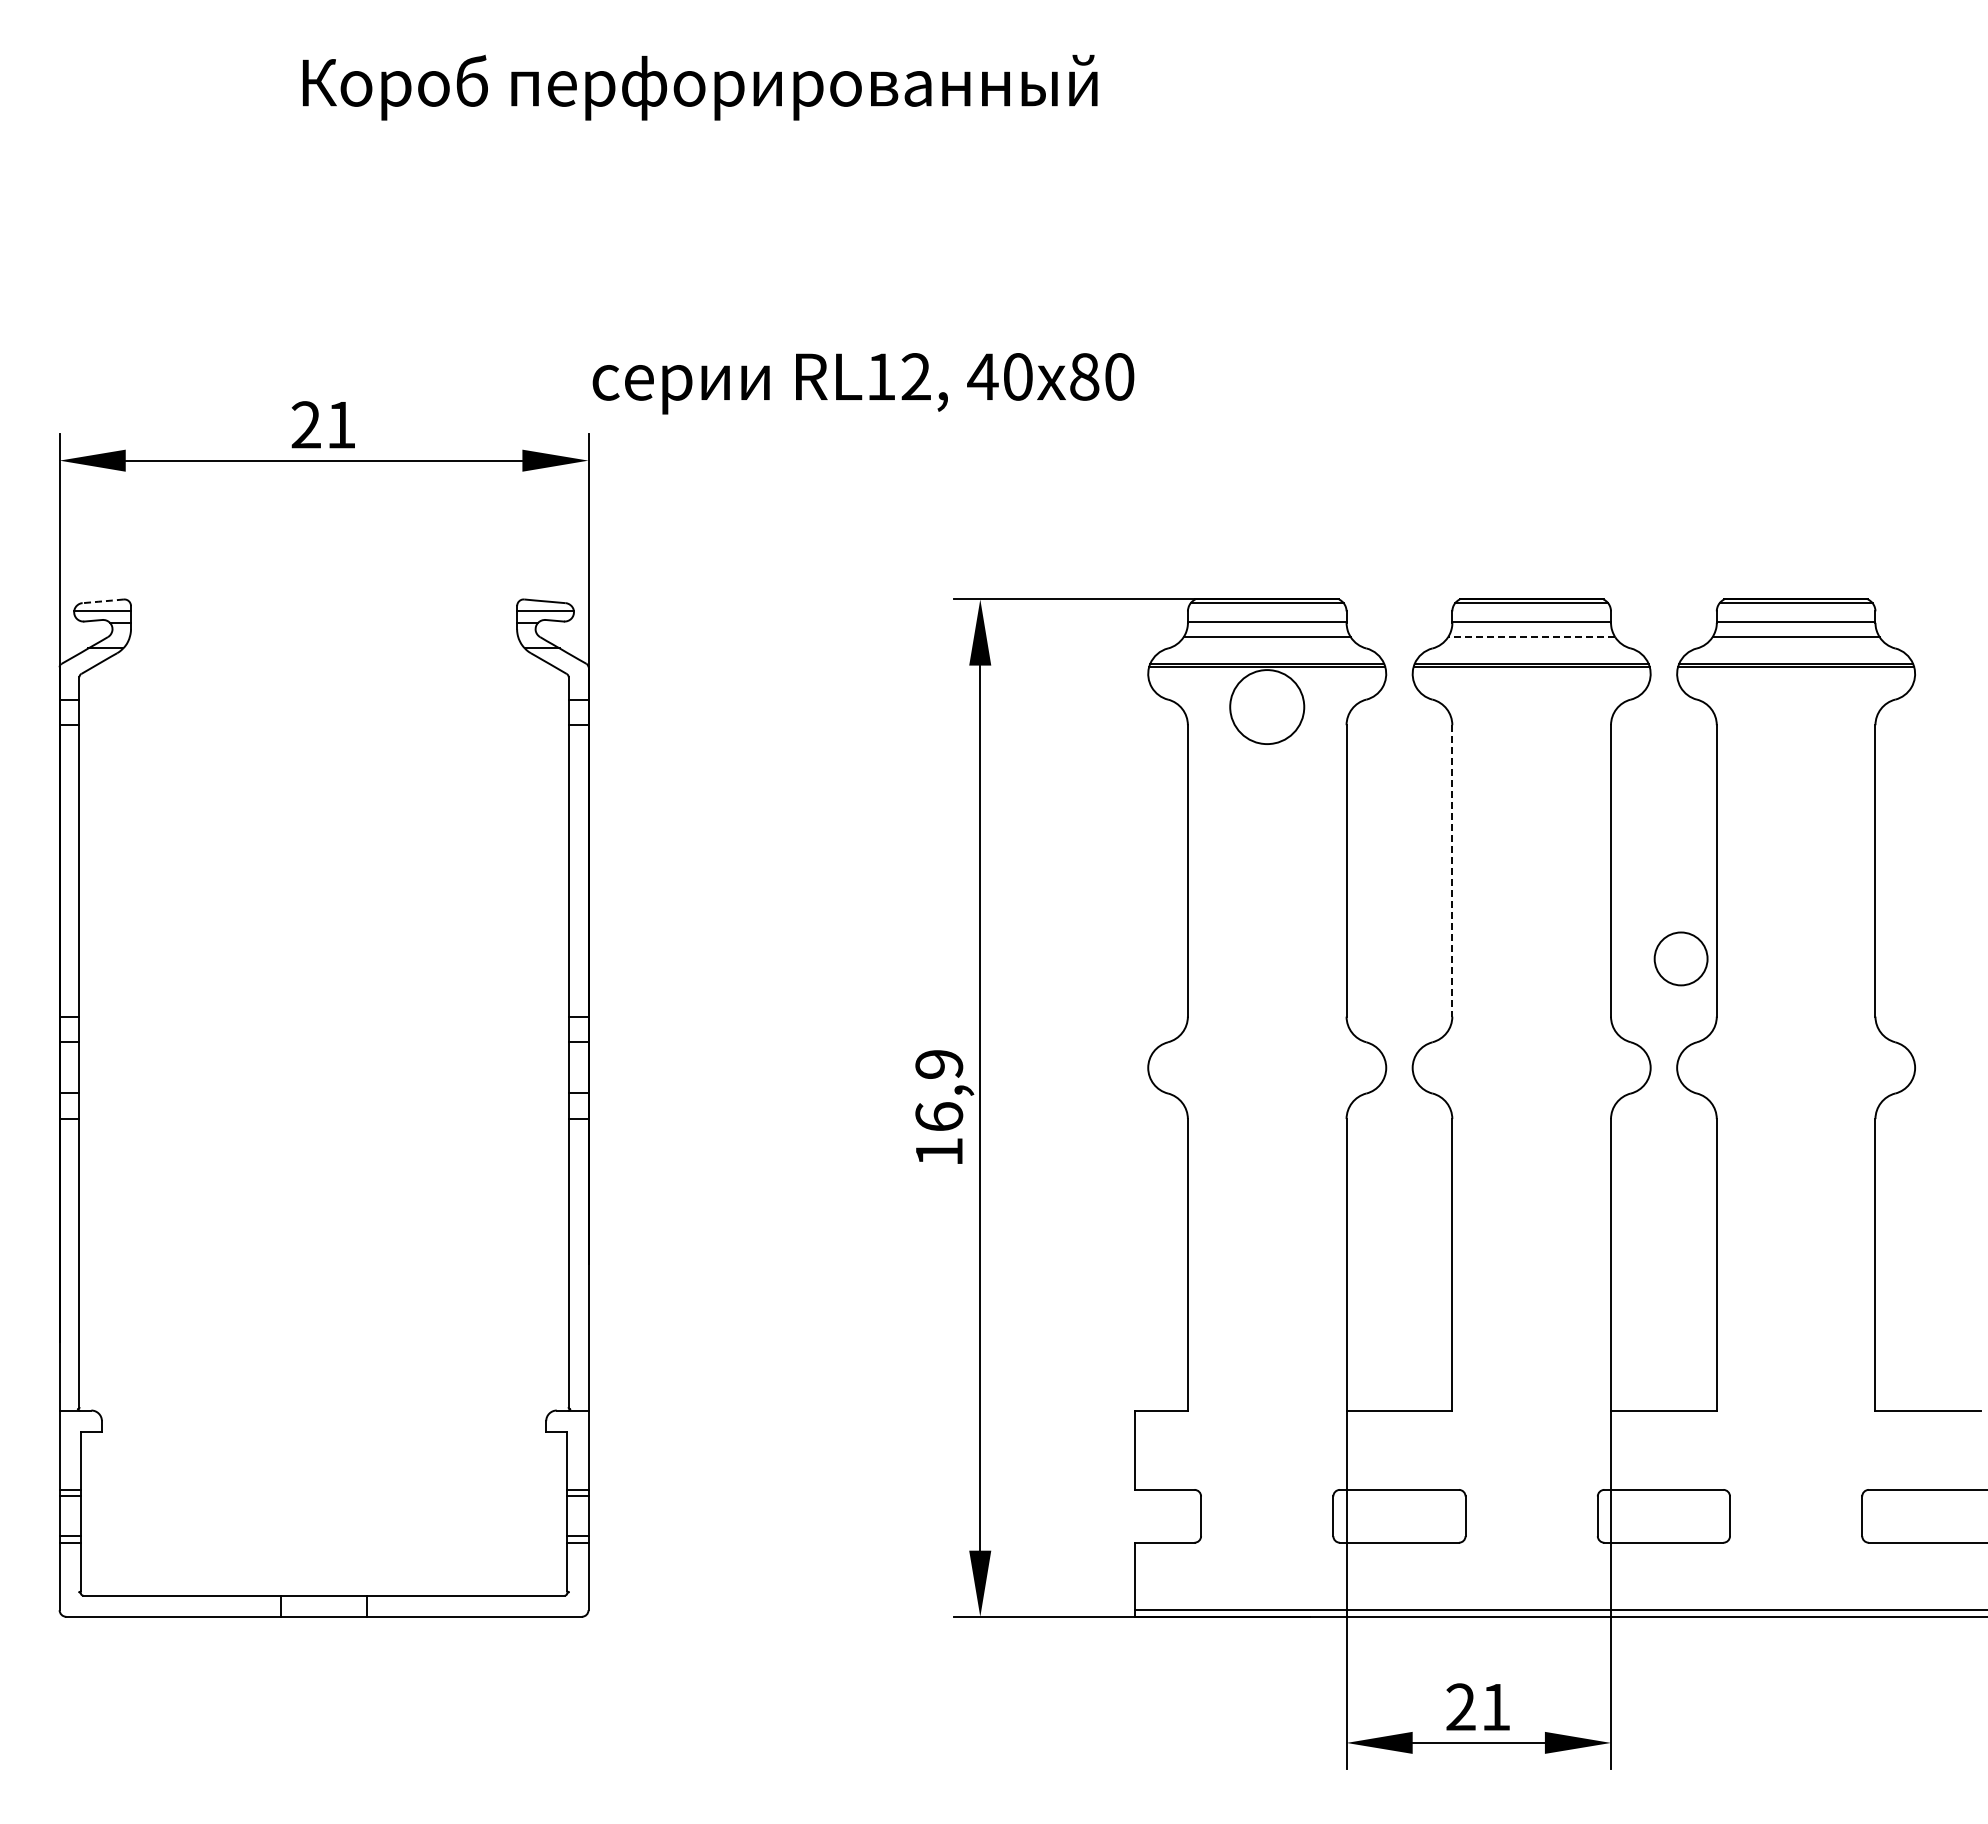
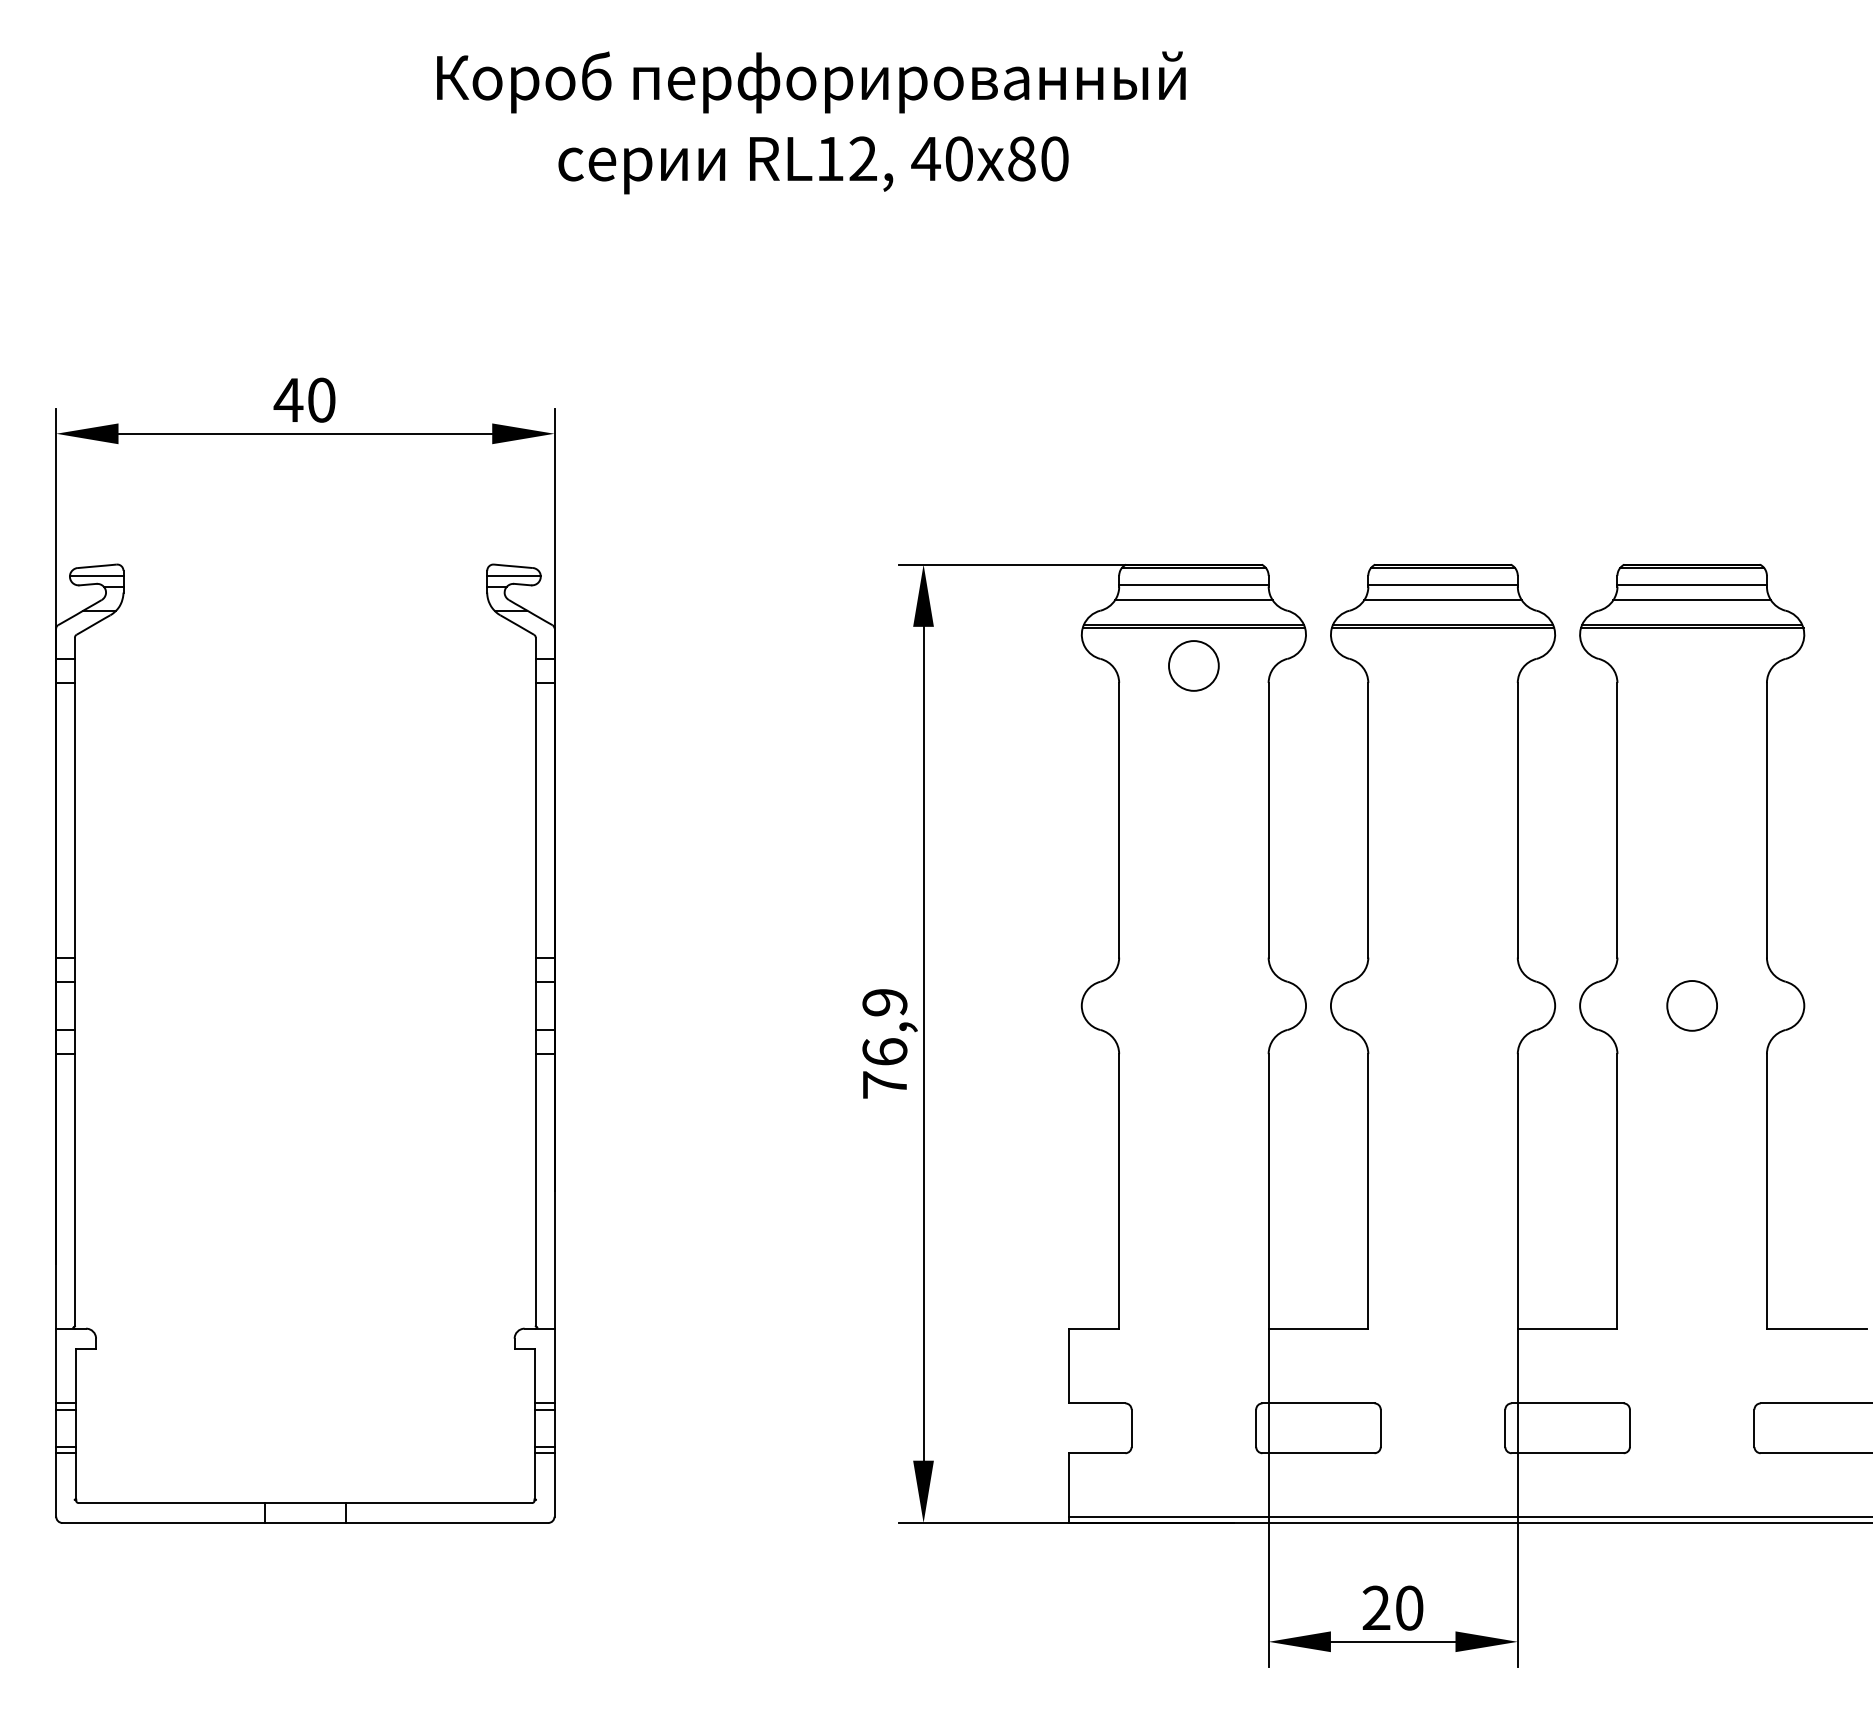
text: (700, 87) -> (811, 82), moved
text: (863, 383) -> (813, 165), moved
text: (322, 424) -> (303, 399), 21 -> 40
line: (102, 601) -> (96, 566), dashed -> solid
line: (1531, 637) -> (1442, 600), dashed -> solid
circle: (1266, 706) -> (1193, 665), size x0.71
line: (1452, 870) -> (1368, 819), dashed -> solid
circle: (1680, 958) -> (1691, 1005), moved
text: (939, 1151) -> (885, 1084), 16,9 -> 76,9
text: (1496, 1707) -> (1409, 1608), 21 -> 20

